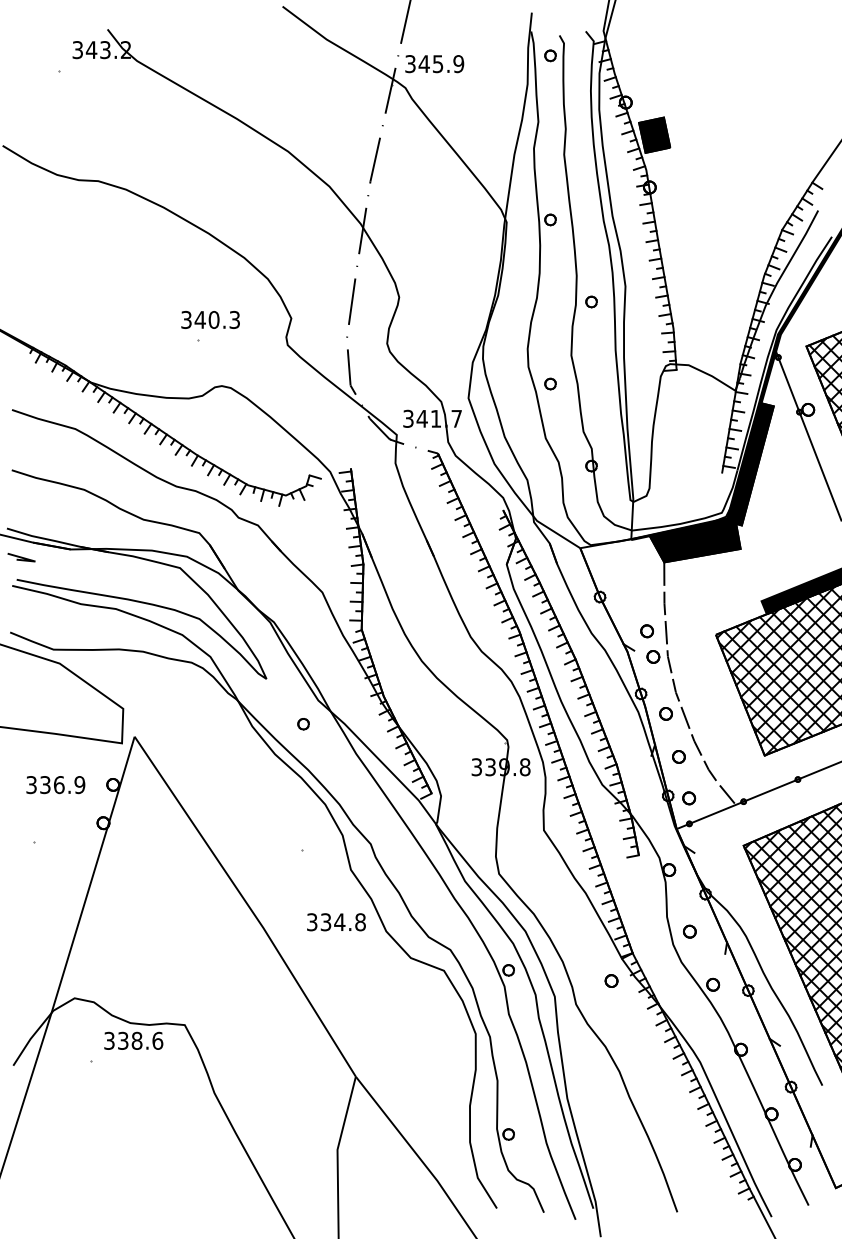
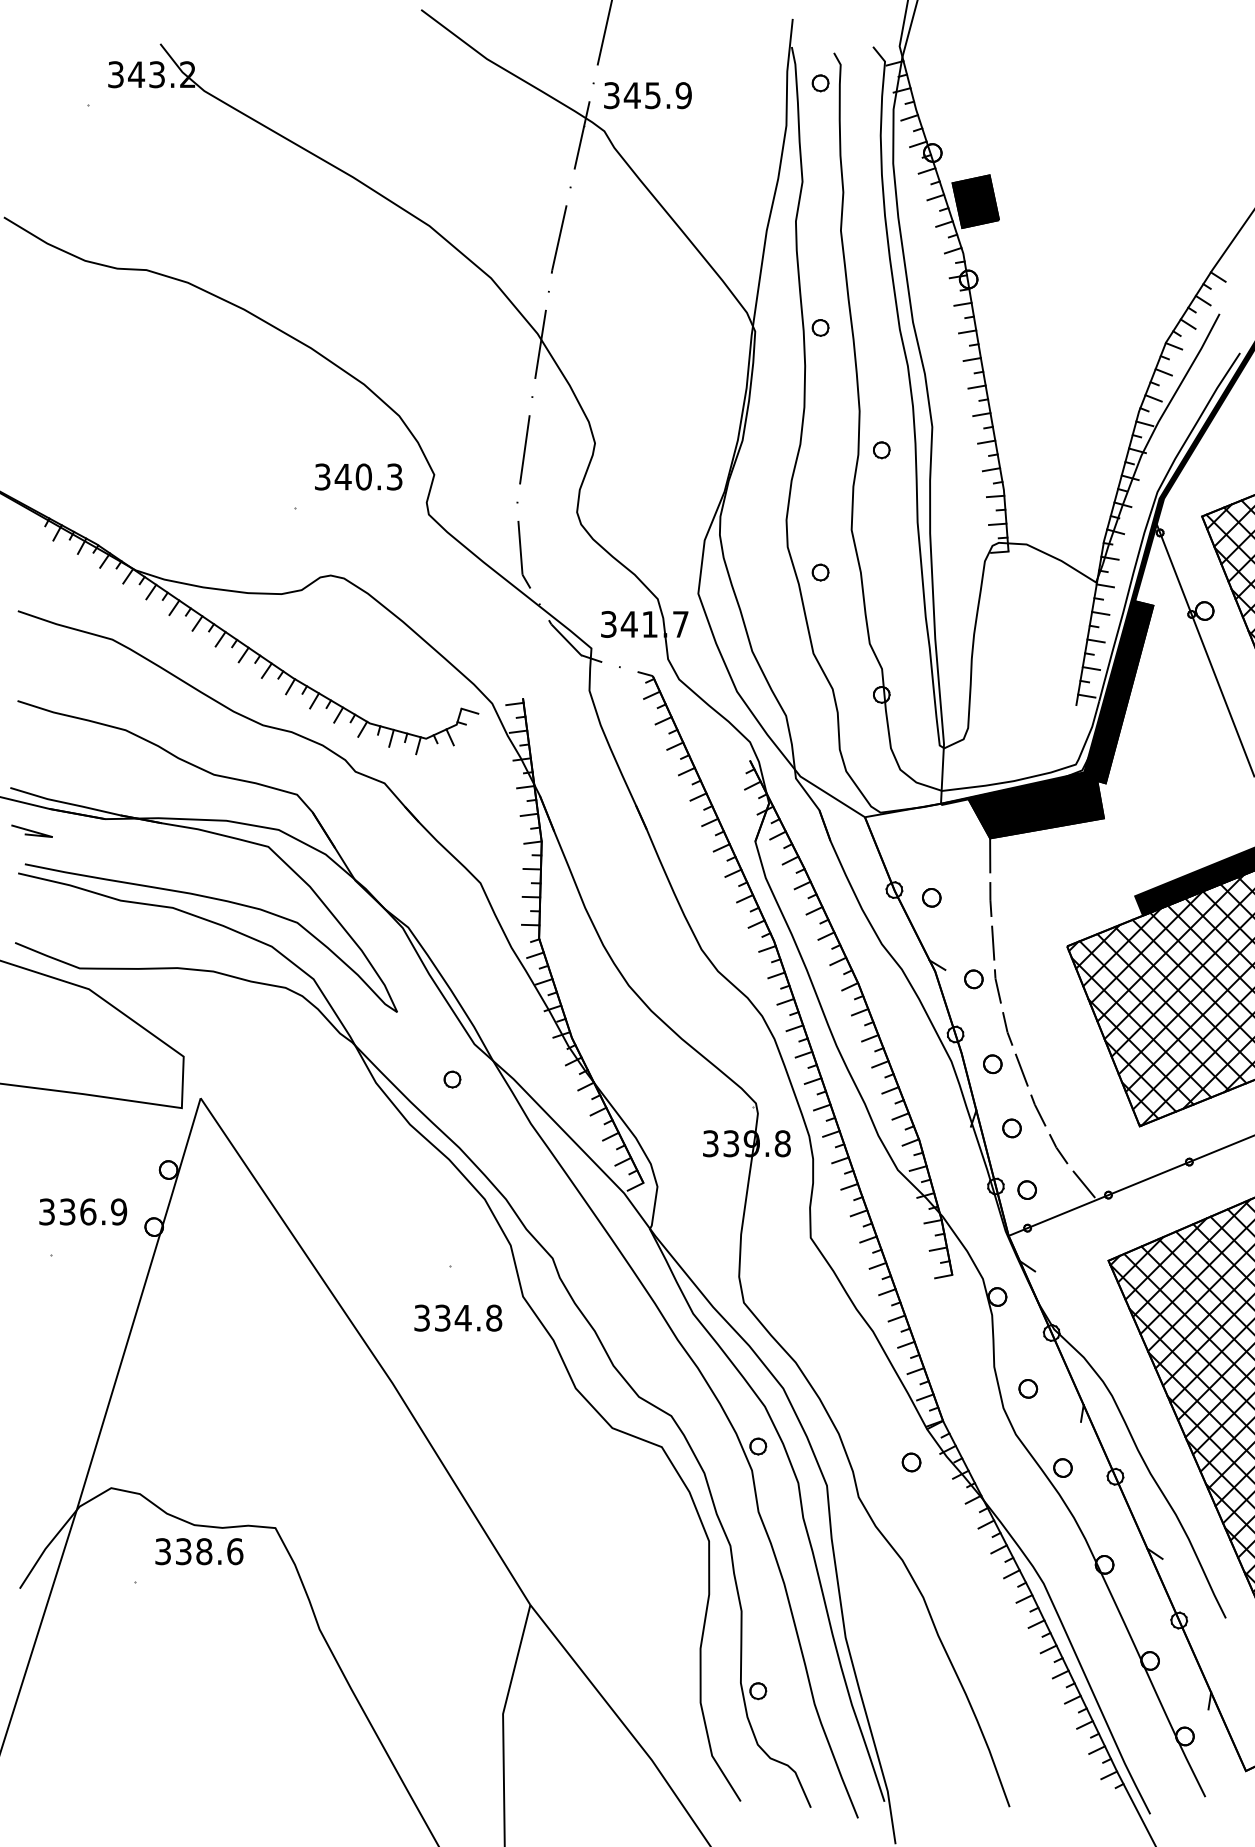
text: (210, 319) -> (358, 476), moved
part: (646, 631) -> (930, 898), moved
text: (55, 785) -> (82, 1212), moved
text: (336, 922) -> (458, 1318), moved

